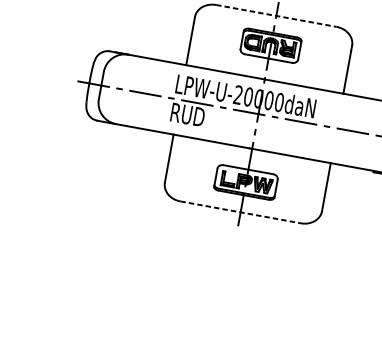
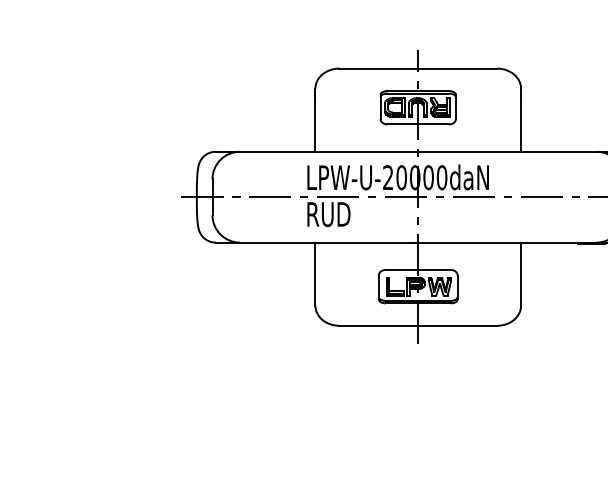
line: (276, 15) -> (418, 68), dashed -> solid
line: (240, 212) -> (418, 325), dashed -> solid

